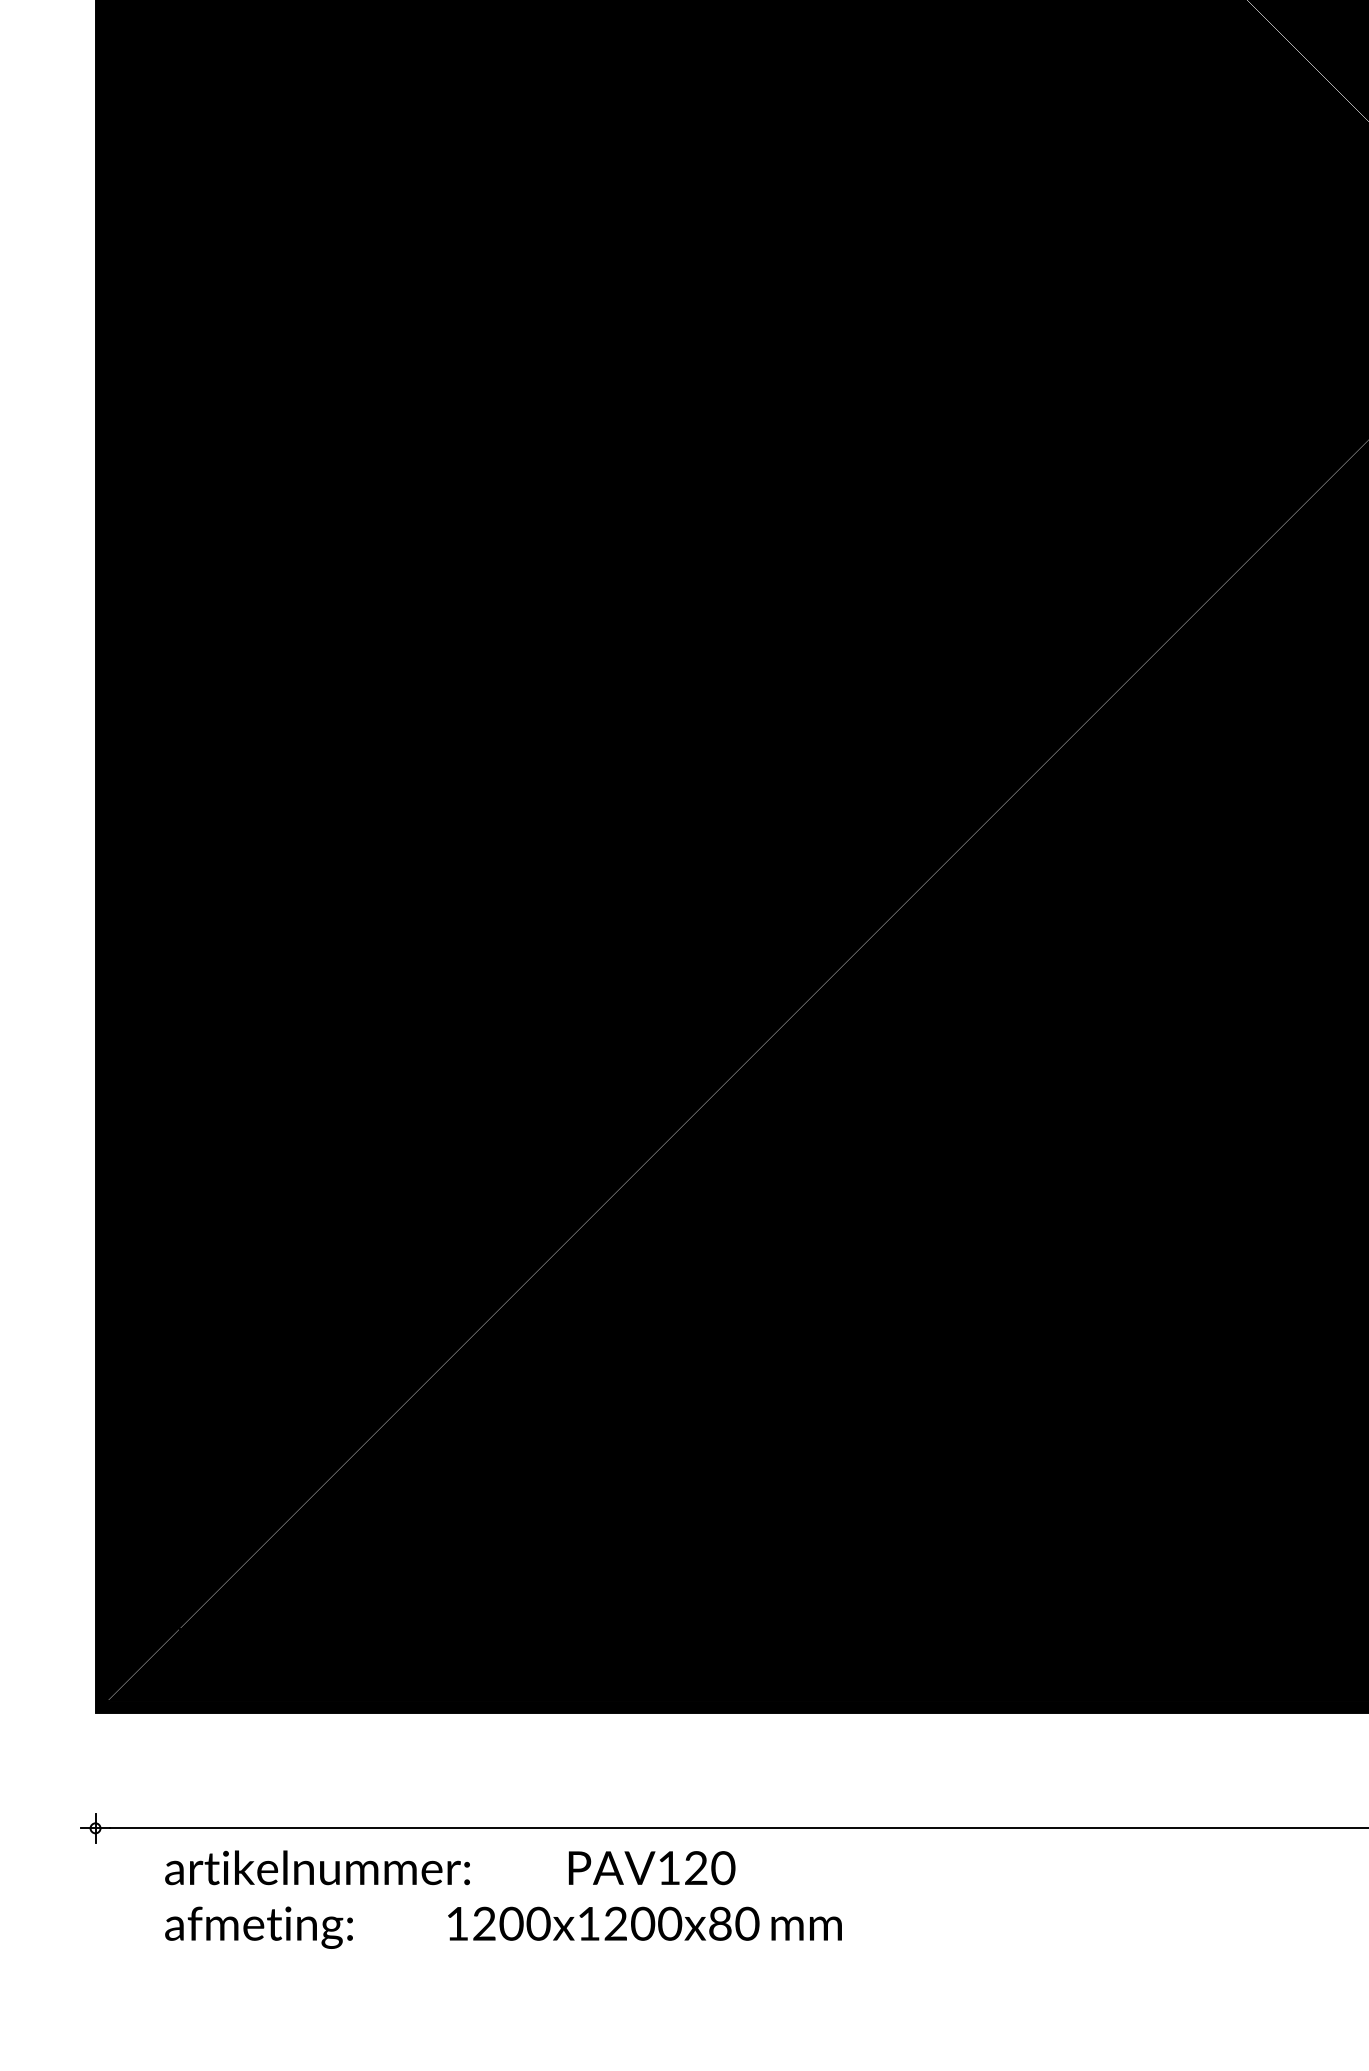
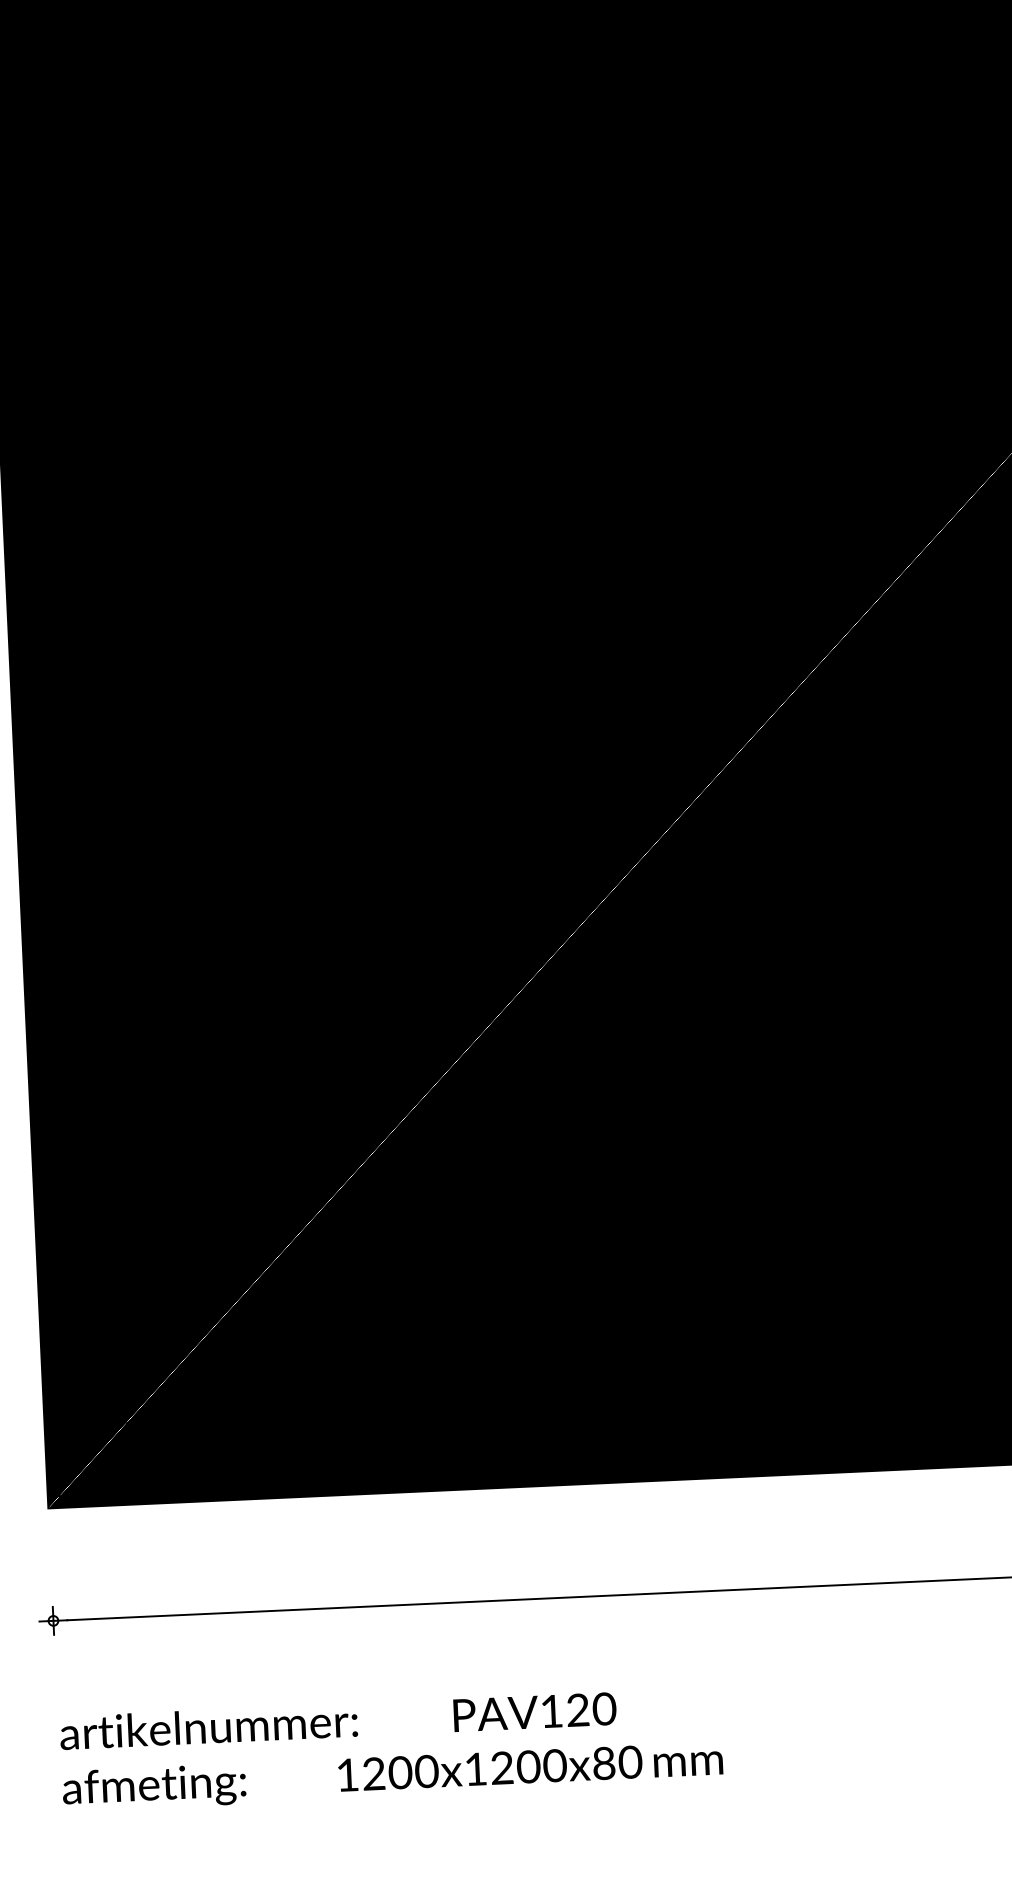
text: (503, 1899) -> (391, 1749), moved

